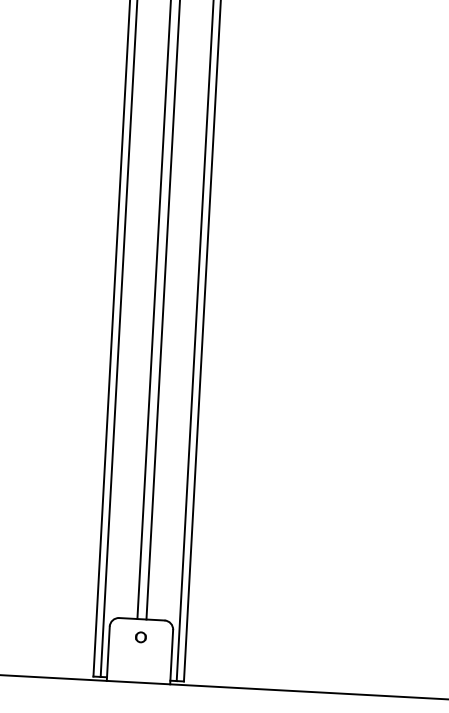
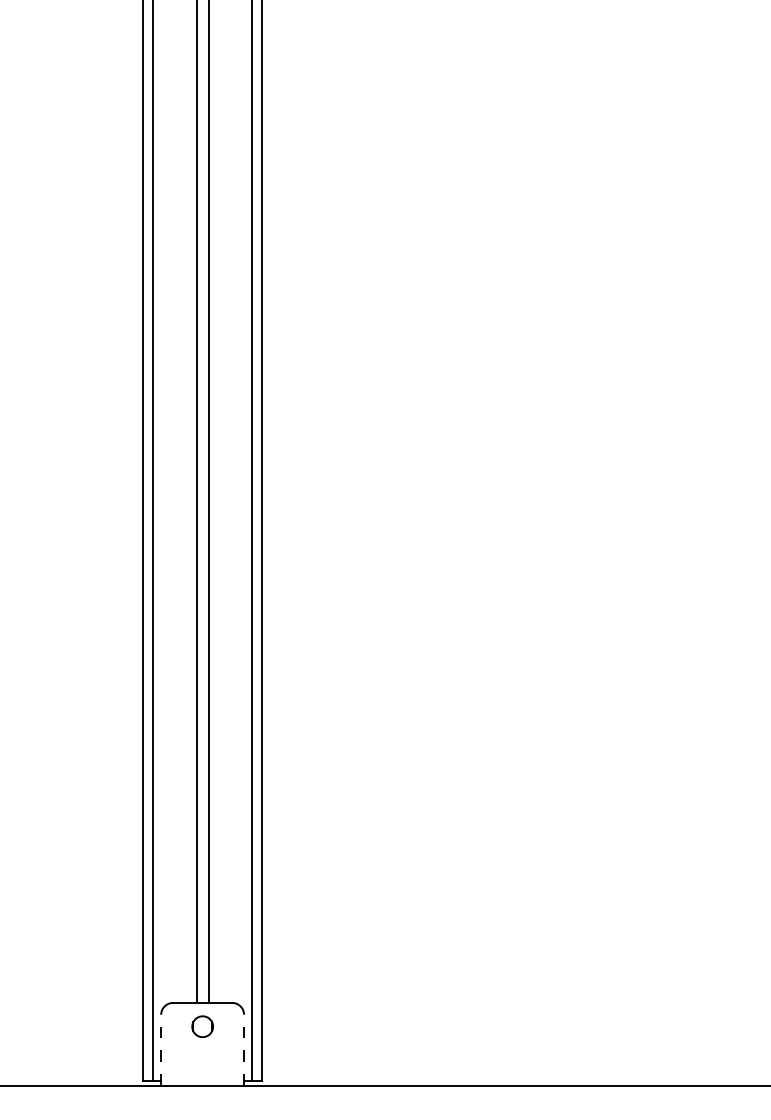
circle: (140, 637) -> (202, 1026), size x1.6
line: (108, 653) -> (161, 1050), solid -> dashed
line: (171, 657) -> (244, 1050), solid -> dashed

